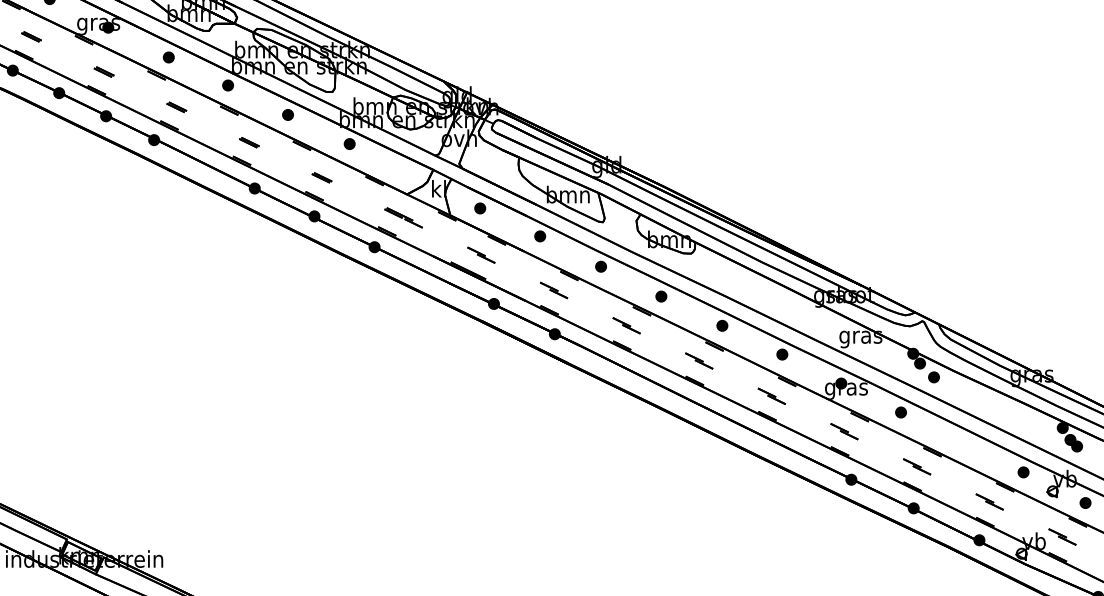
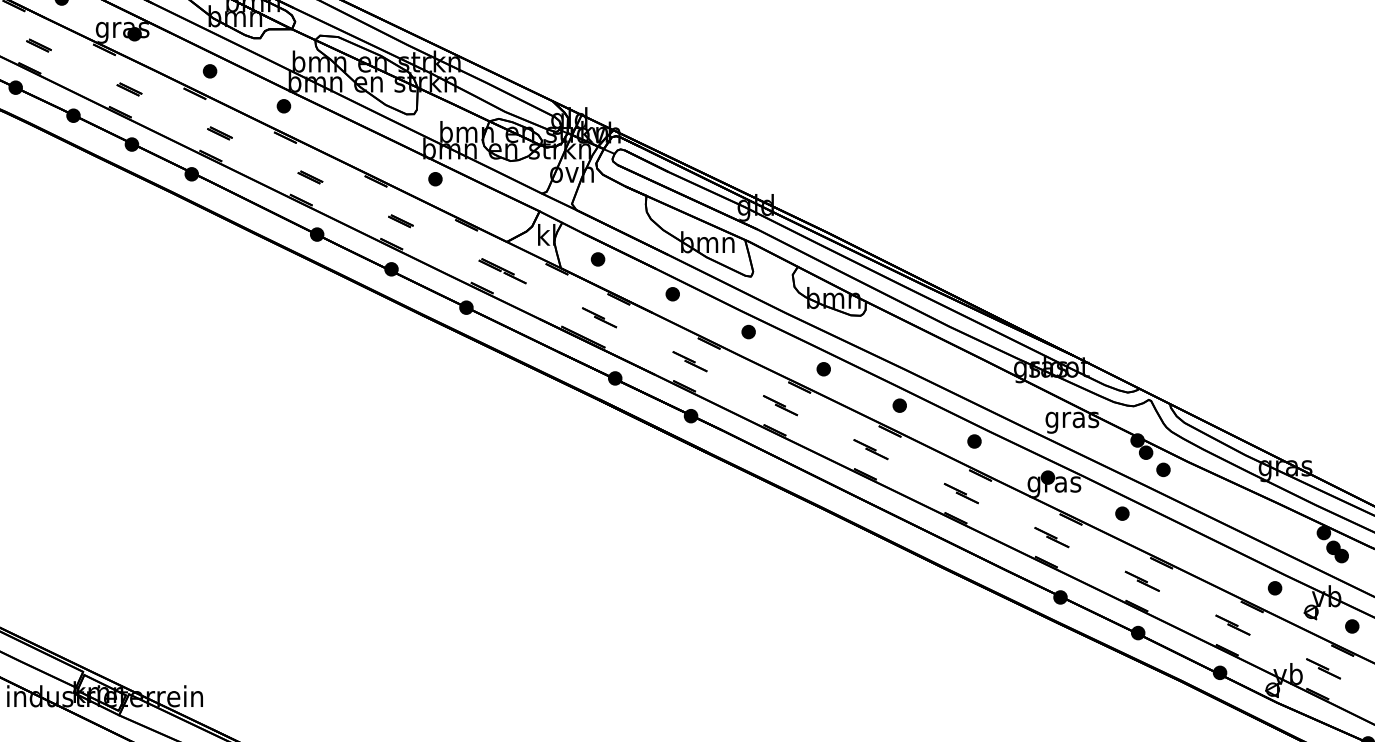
part: (287, 114) -> (358, 142), removed

